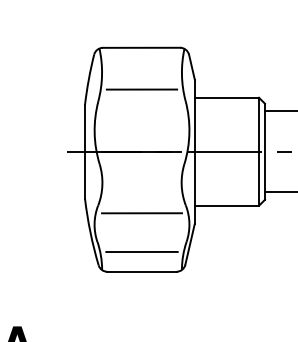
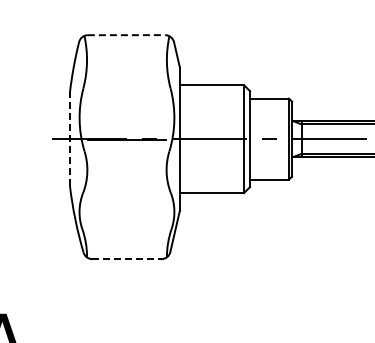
line: (141, 48) -> (126, 35), solid -> dashed
line: (141, 89) -> (126, 76), removed
line: (85, 152) -> (70, 139), solid -> dashed
line: (141, 213) -> (126, 200), removed
line: (141, 252) -> (126, 239), removed
line: (141, 272) -> (126, 259), solid -> dashed

